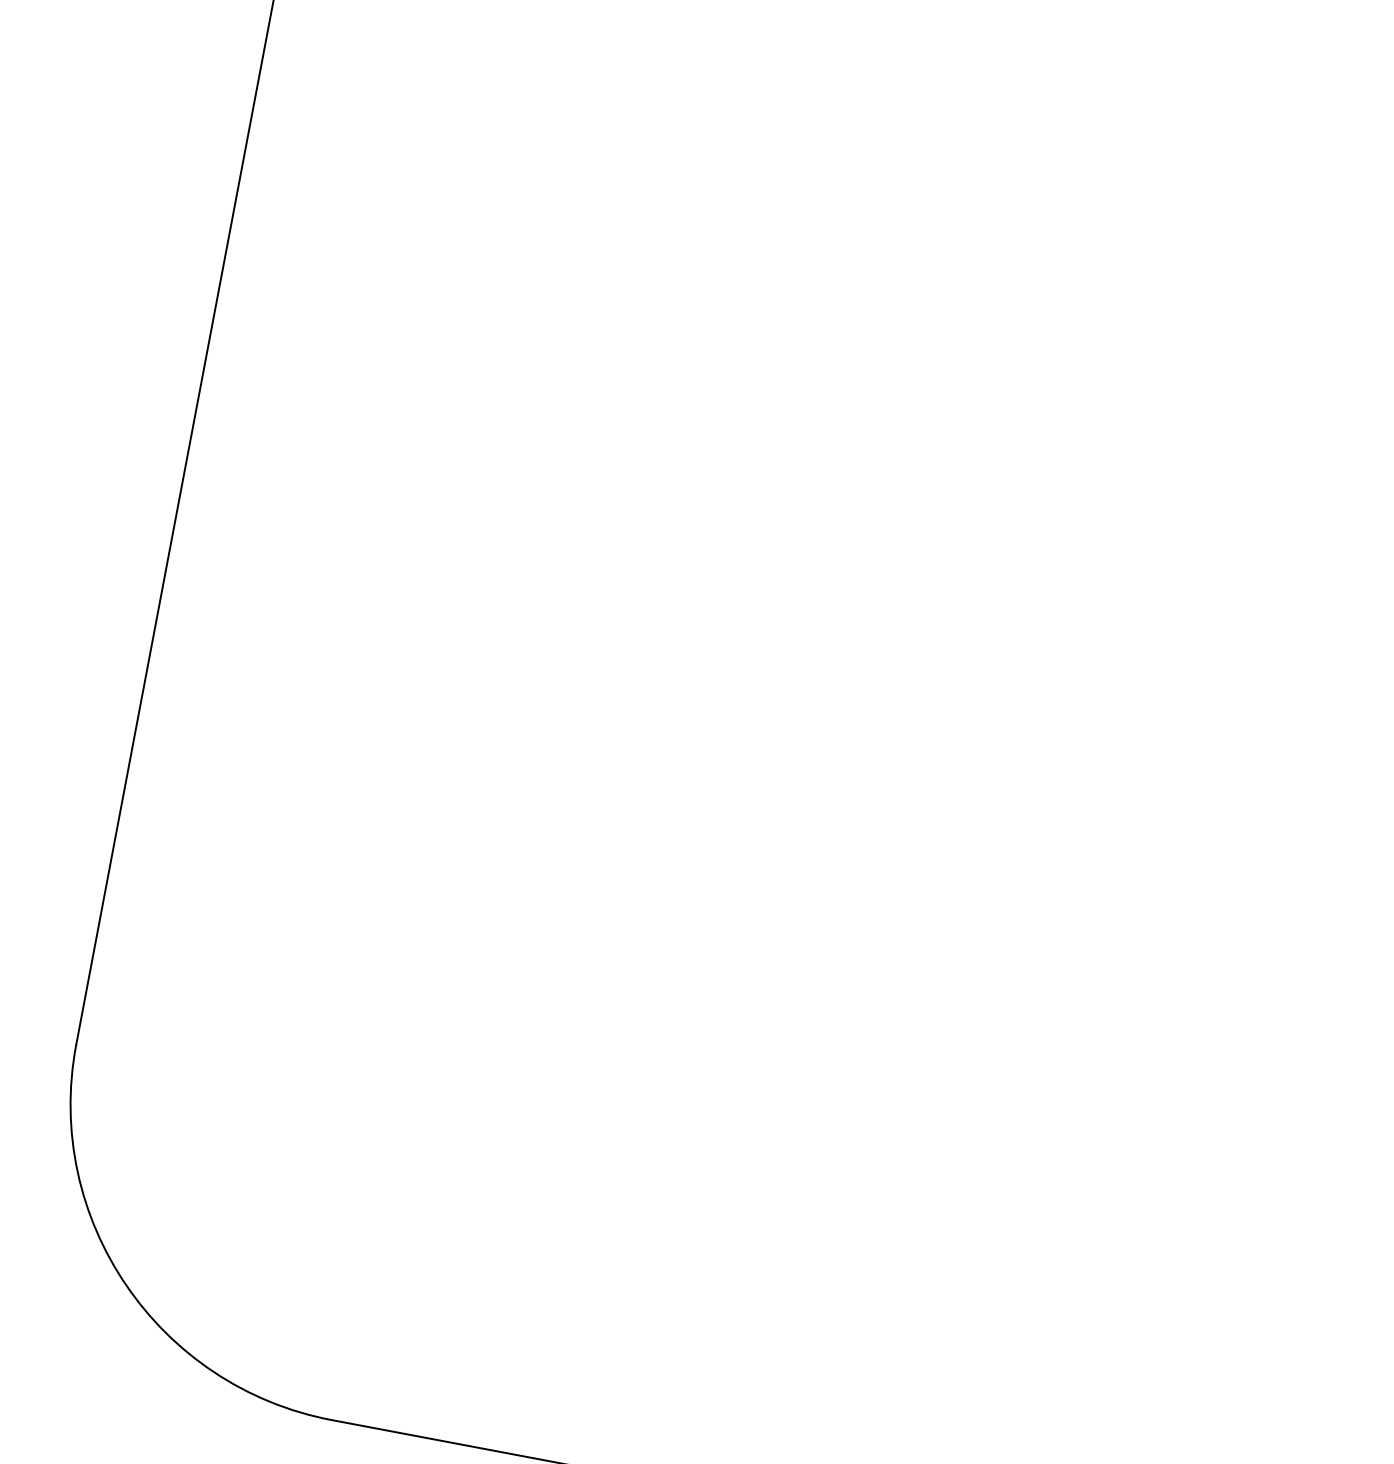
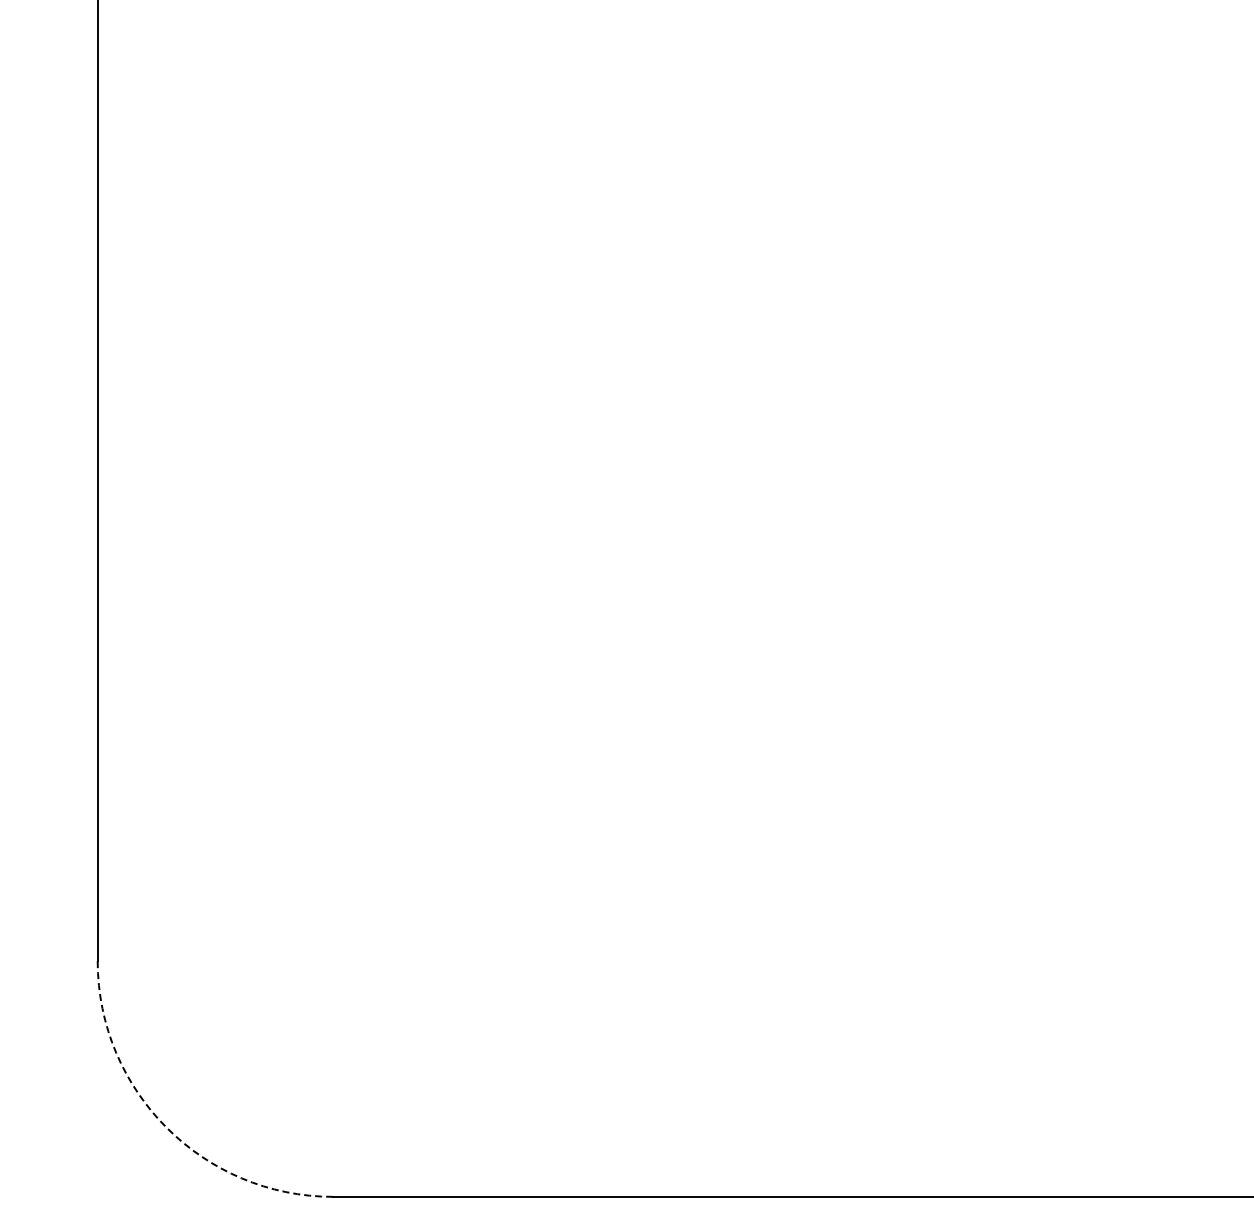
arc: (126, 1285) -> (166, 1127), solid -> dashed

